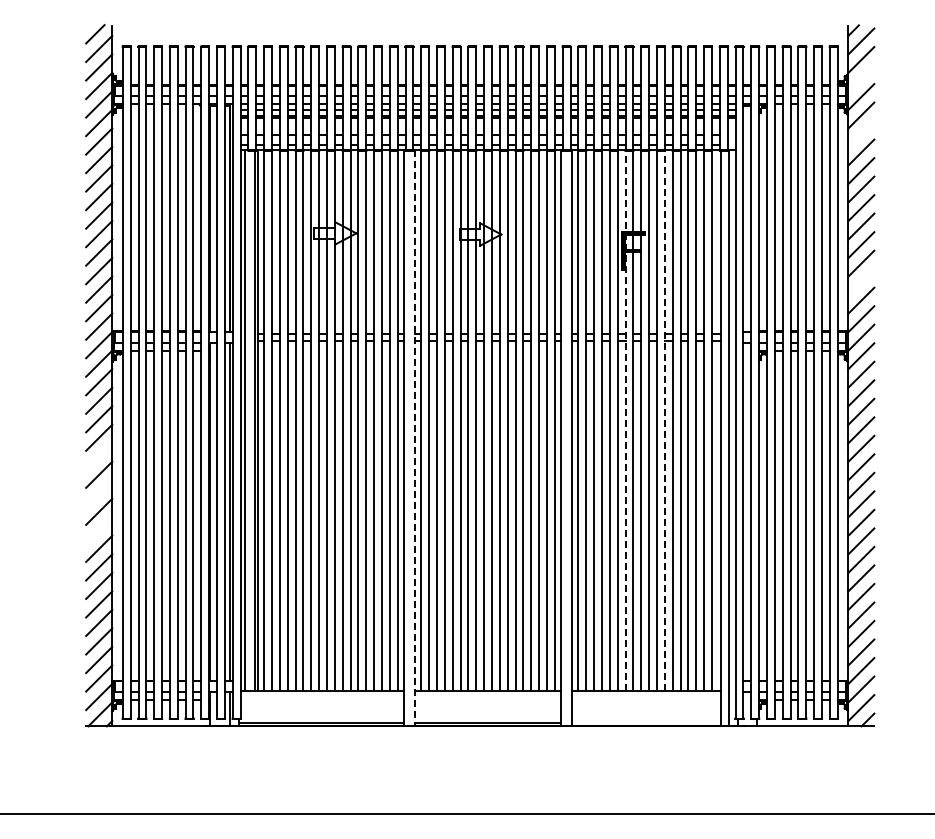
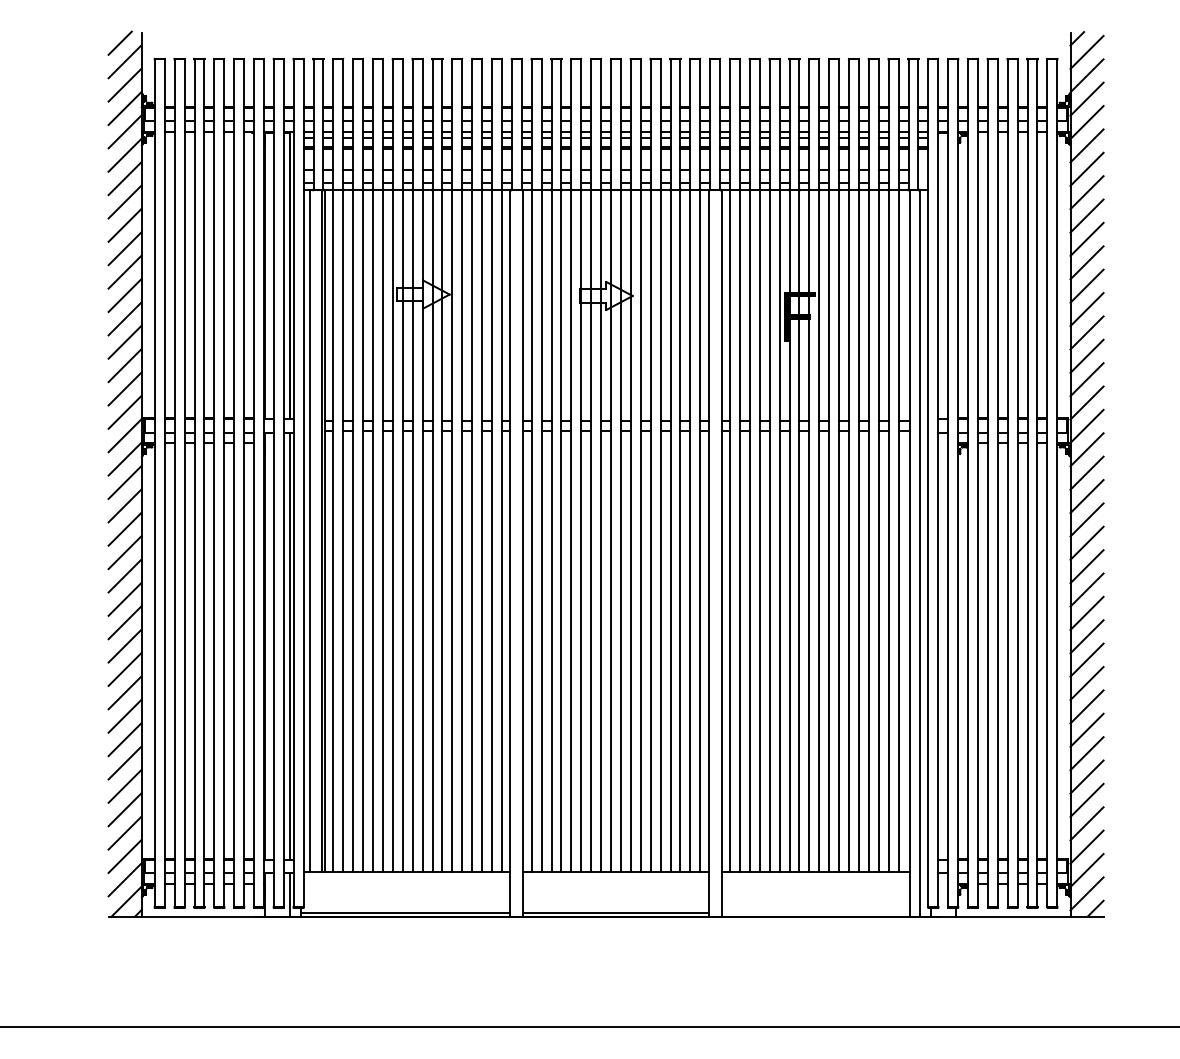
line: (861, 78) -> (1087, 99), added
line: (861, 134) -> (1087, 169), added
line: (861, 282) -> (1087, 356), added
line: (625, 420) -> (789, 530), dashed -> solid
line: (664, 420) -> (838, 530), dashed -> solid
line: (414, 438) -> (523, 553), dashed -> solid
line: (99, 456) -> (125, 576), added
line: (99, 493) -> (125, 622), added
line: (99, 530) -> (125, 669), added

